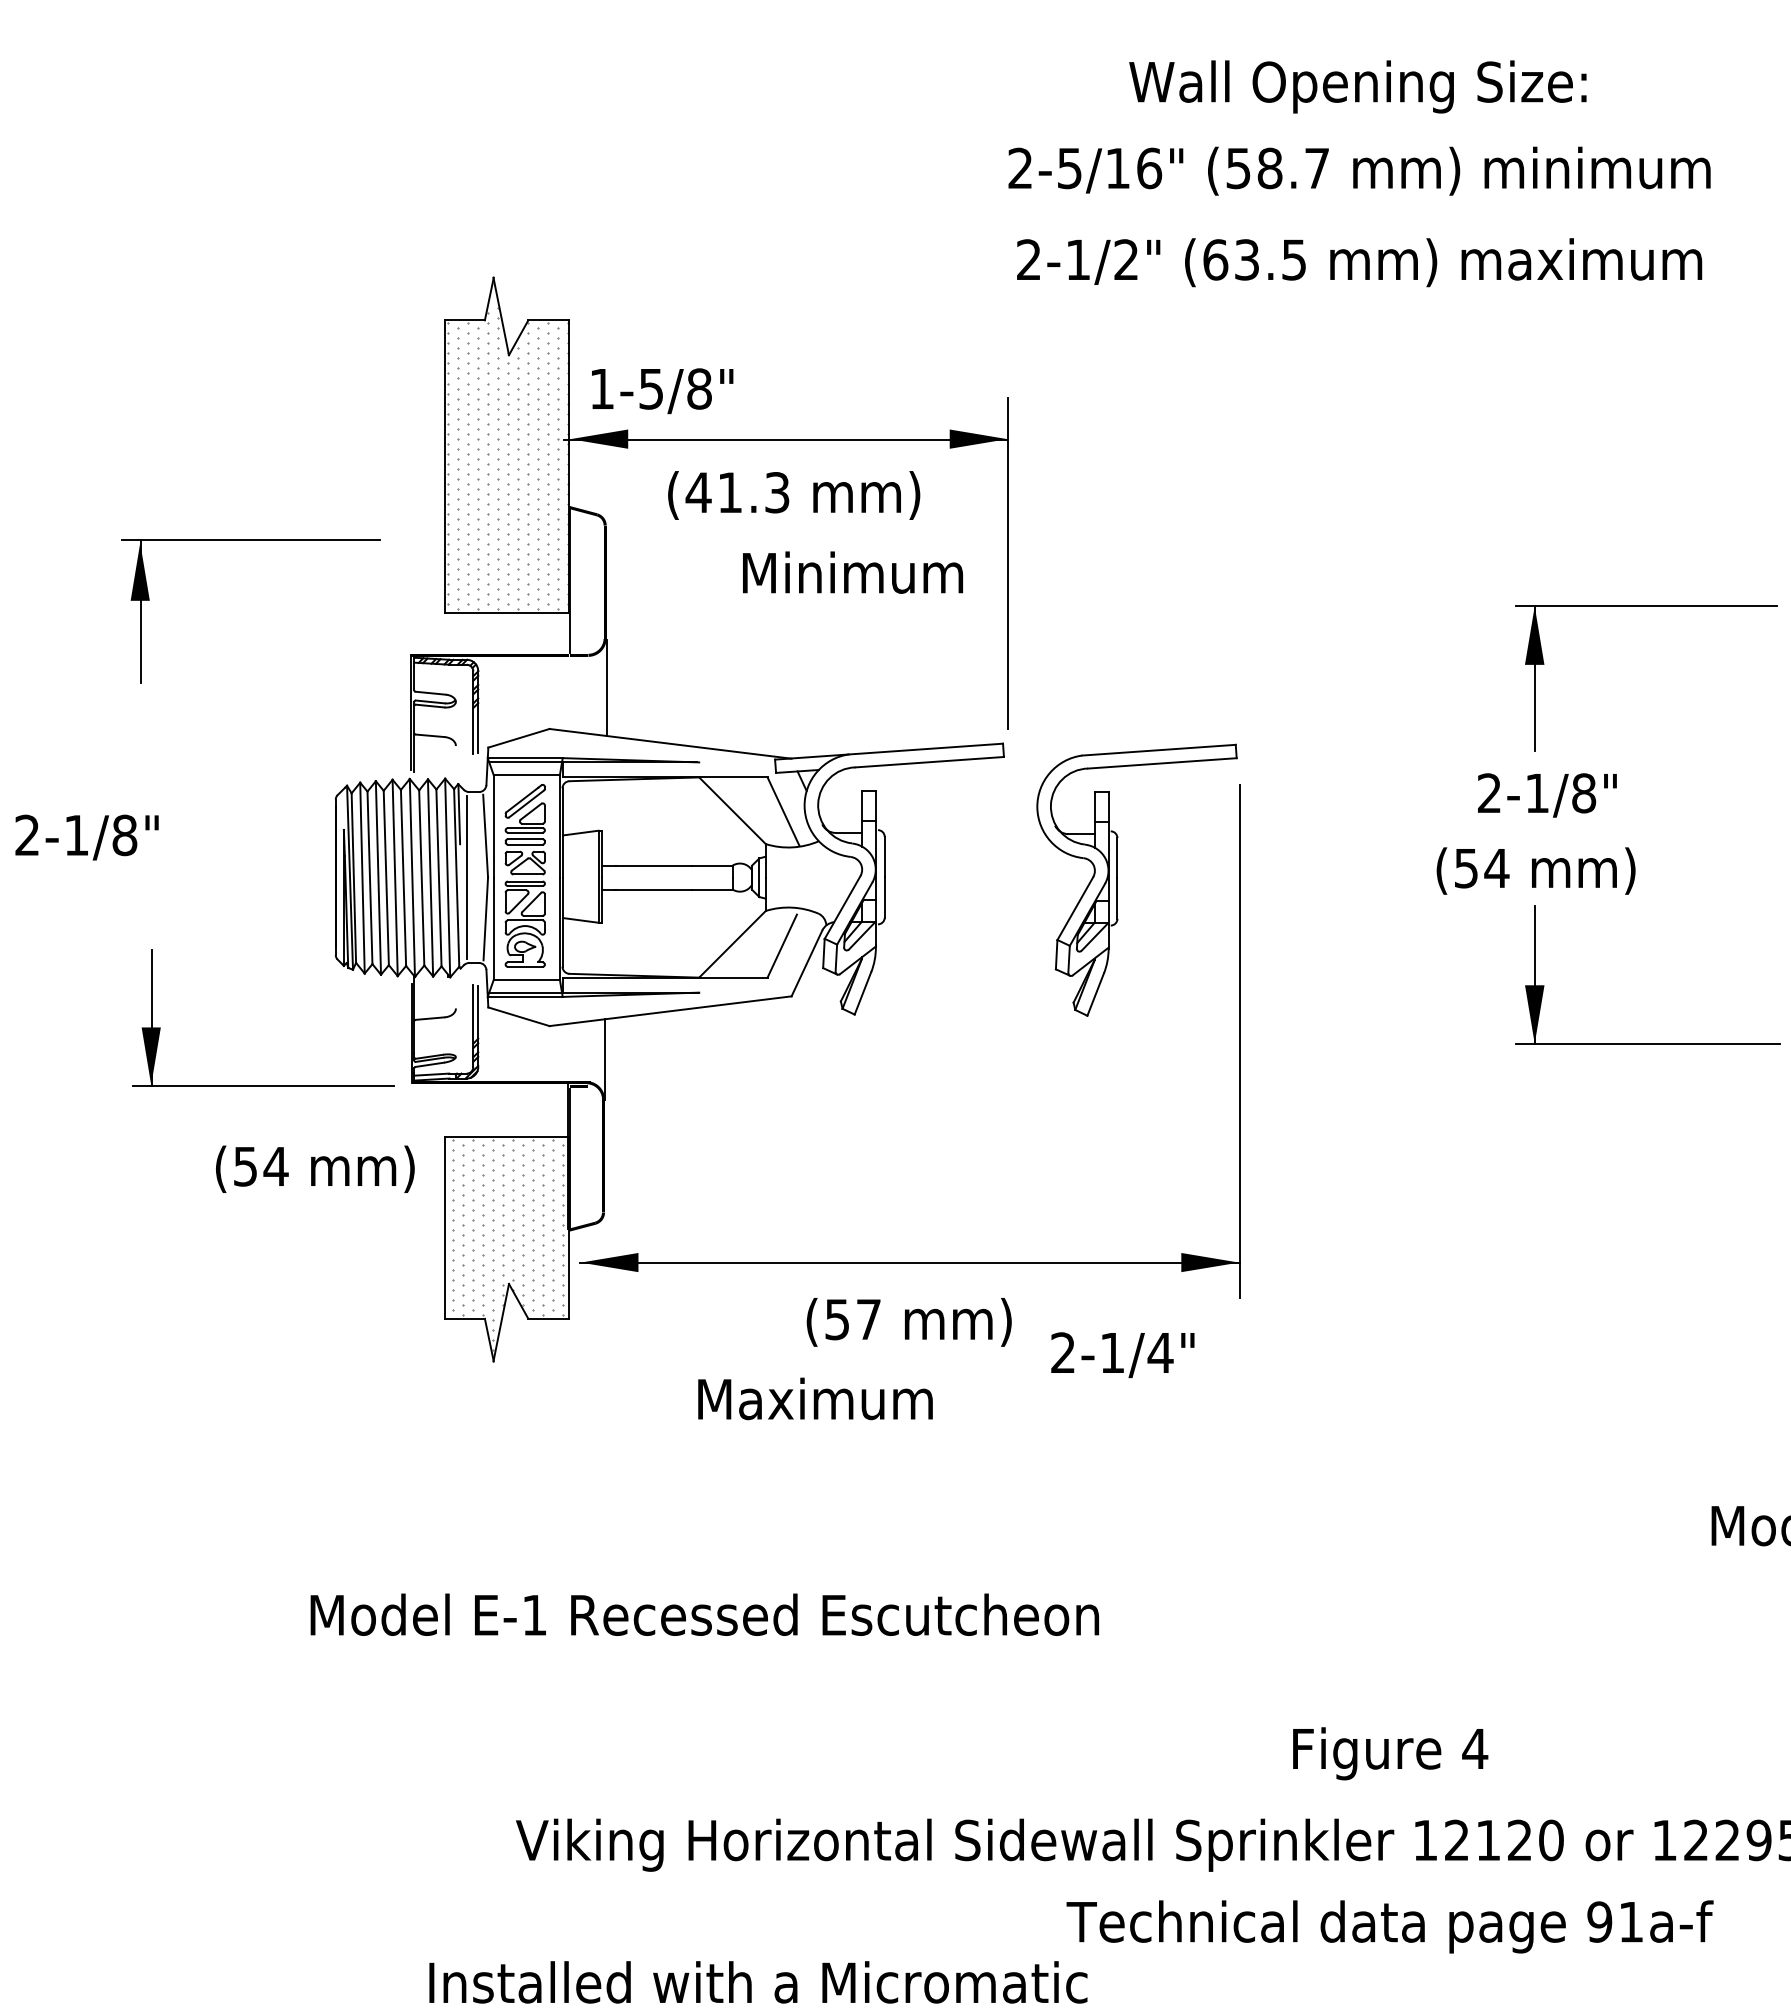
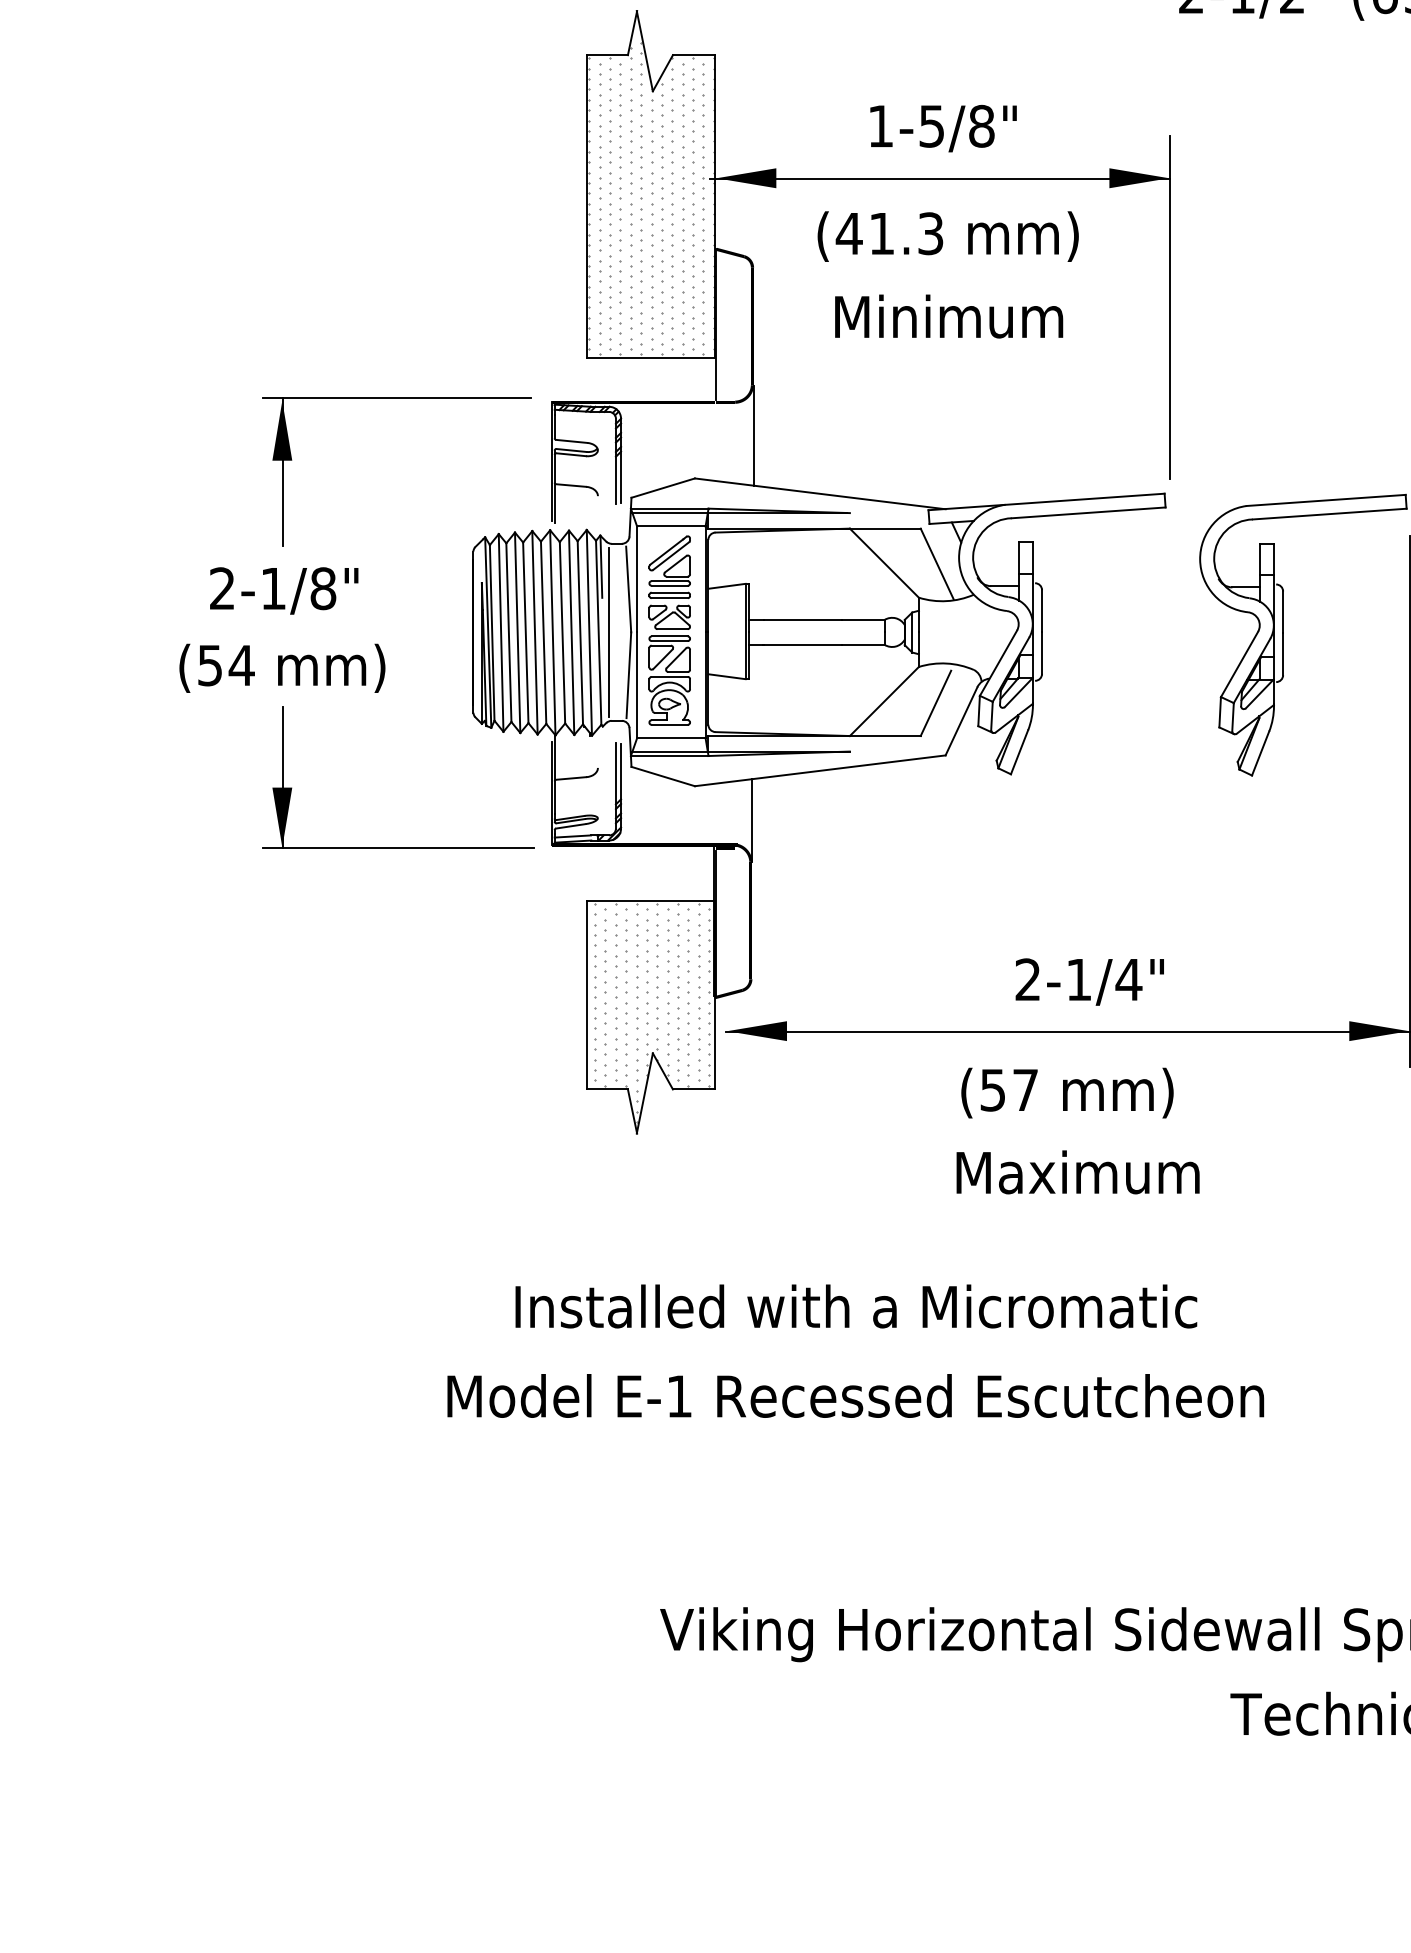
text: (662, 391) -> (943, 128), moved
part: (250, 540) -> (396, 398), moved
text: (852, 572) -> (948, 316), moved
text: (86, 837) -> (283, 590), moved
text: (315, 1168) -> (282, 667), moved
text: (1122, 1355) -> (1089, 982), moved
text: (815, 1398) -> (1078, 1171), moved
text: (758, 1982) -> (856, 1306), moved

